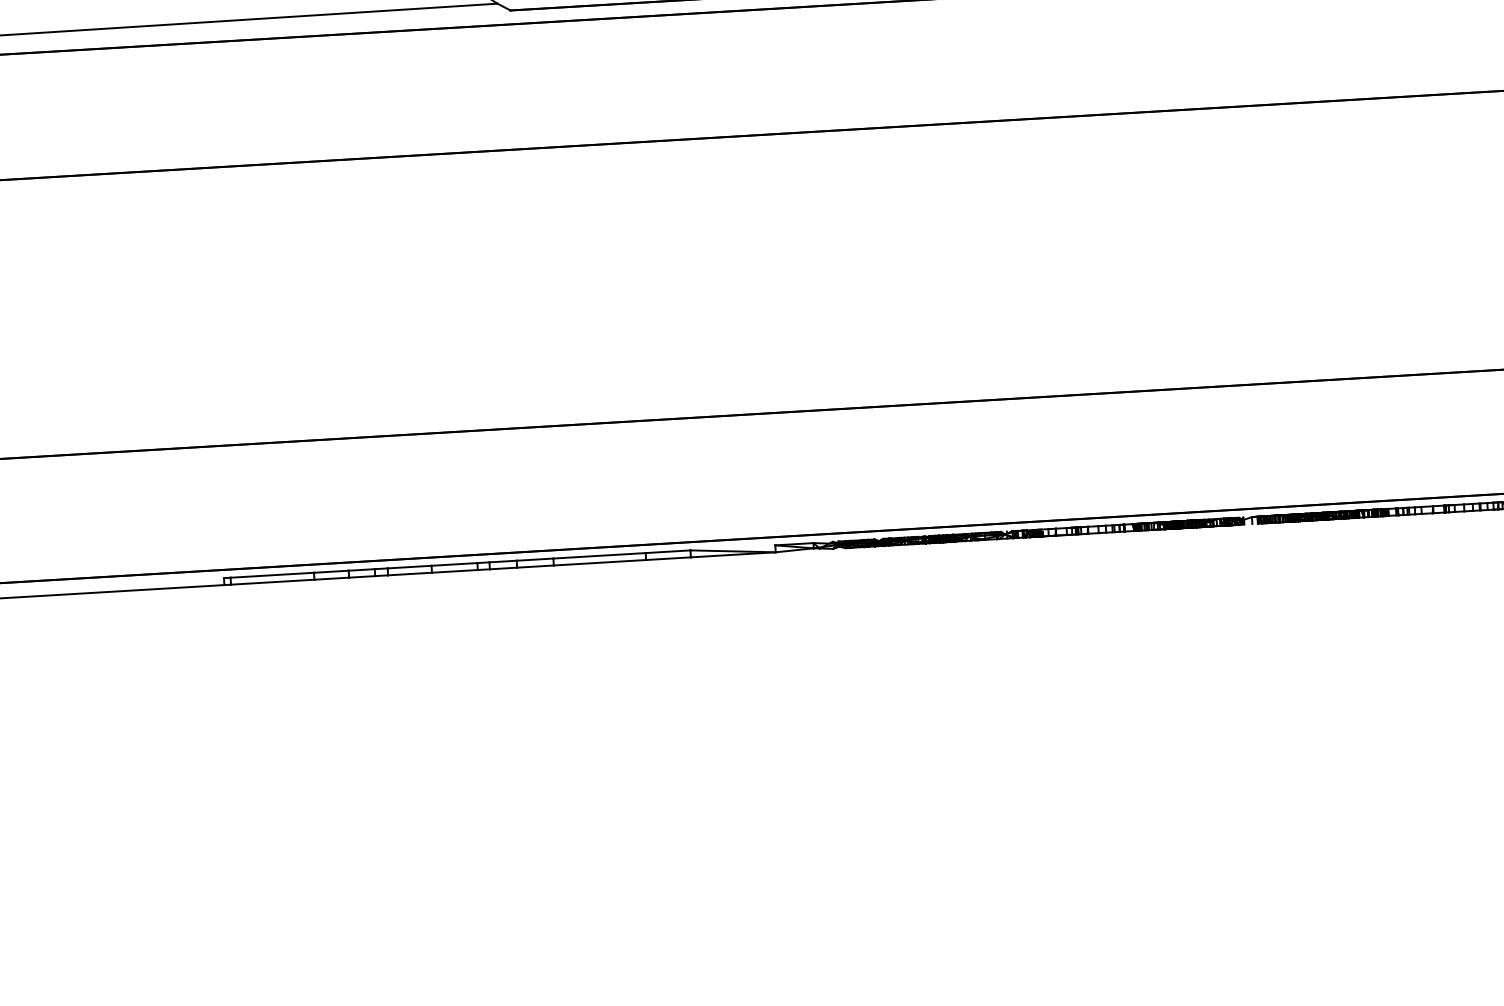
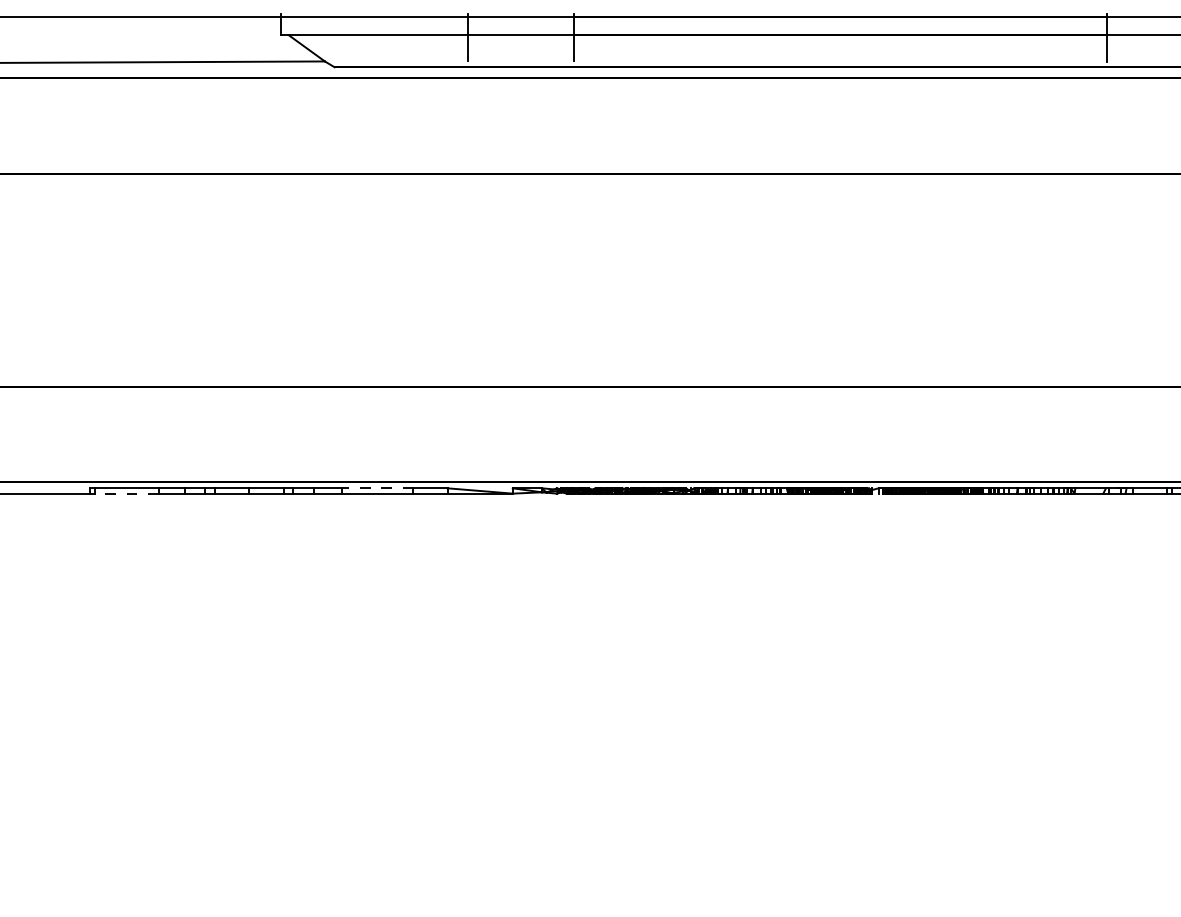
line: (599, 556) -> (377, 488), solid -> dashed
line: (272, 582) -> (126, 493), solid -> dashed

